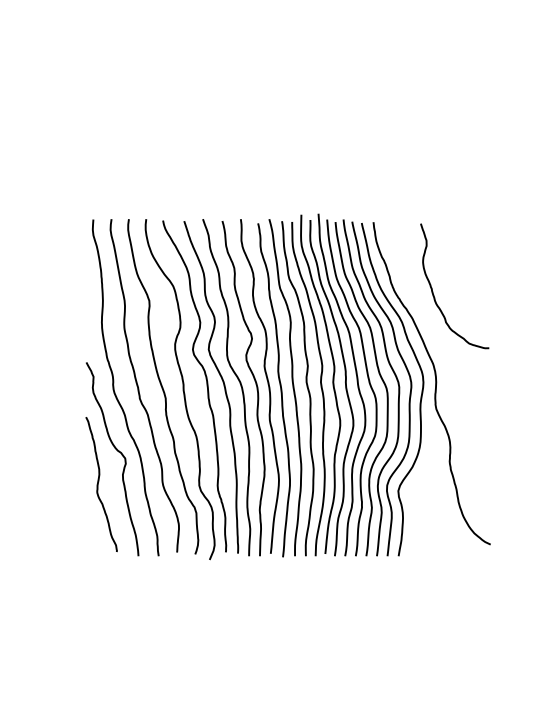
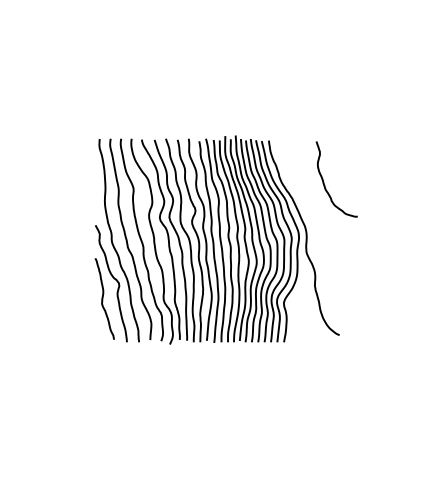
curve: (434, 289) -> (324, 181), moved

